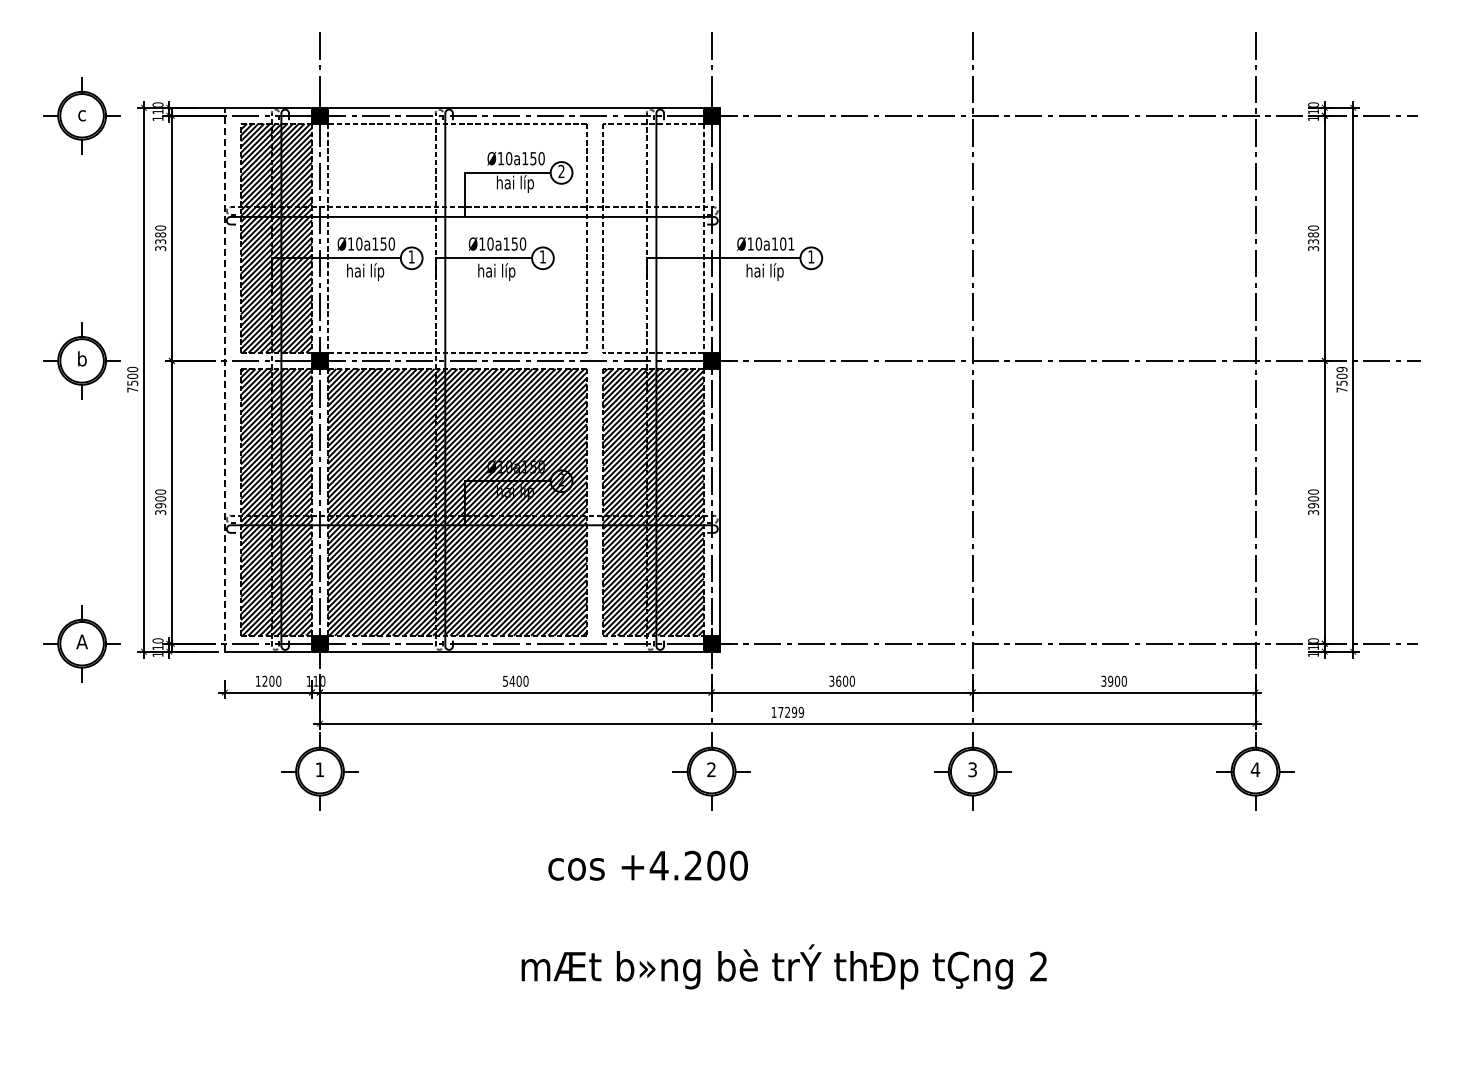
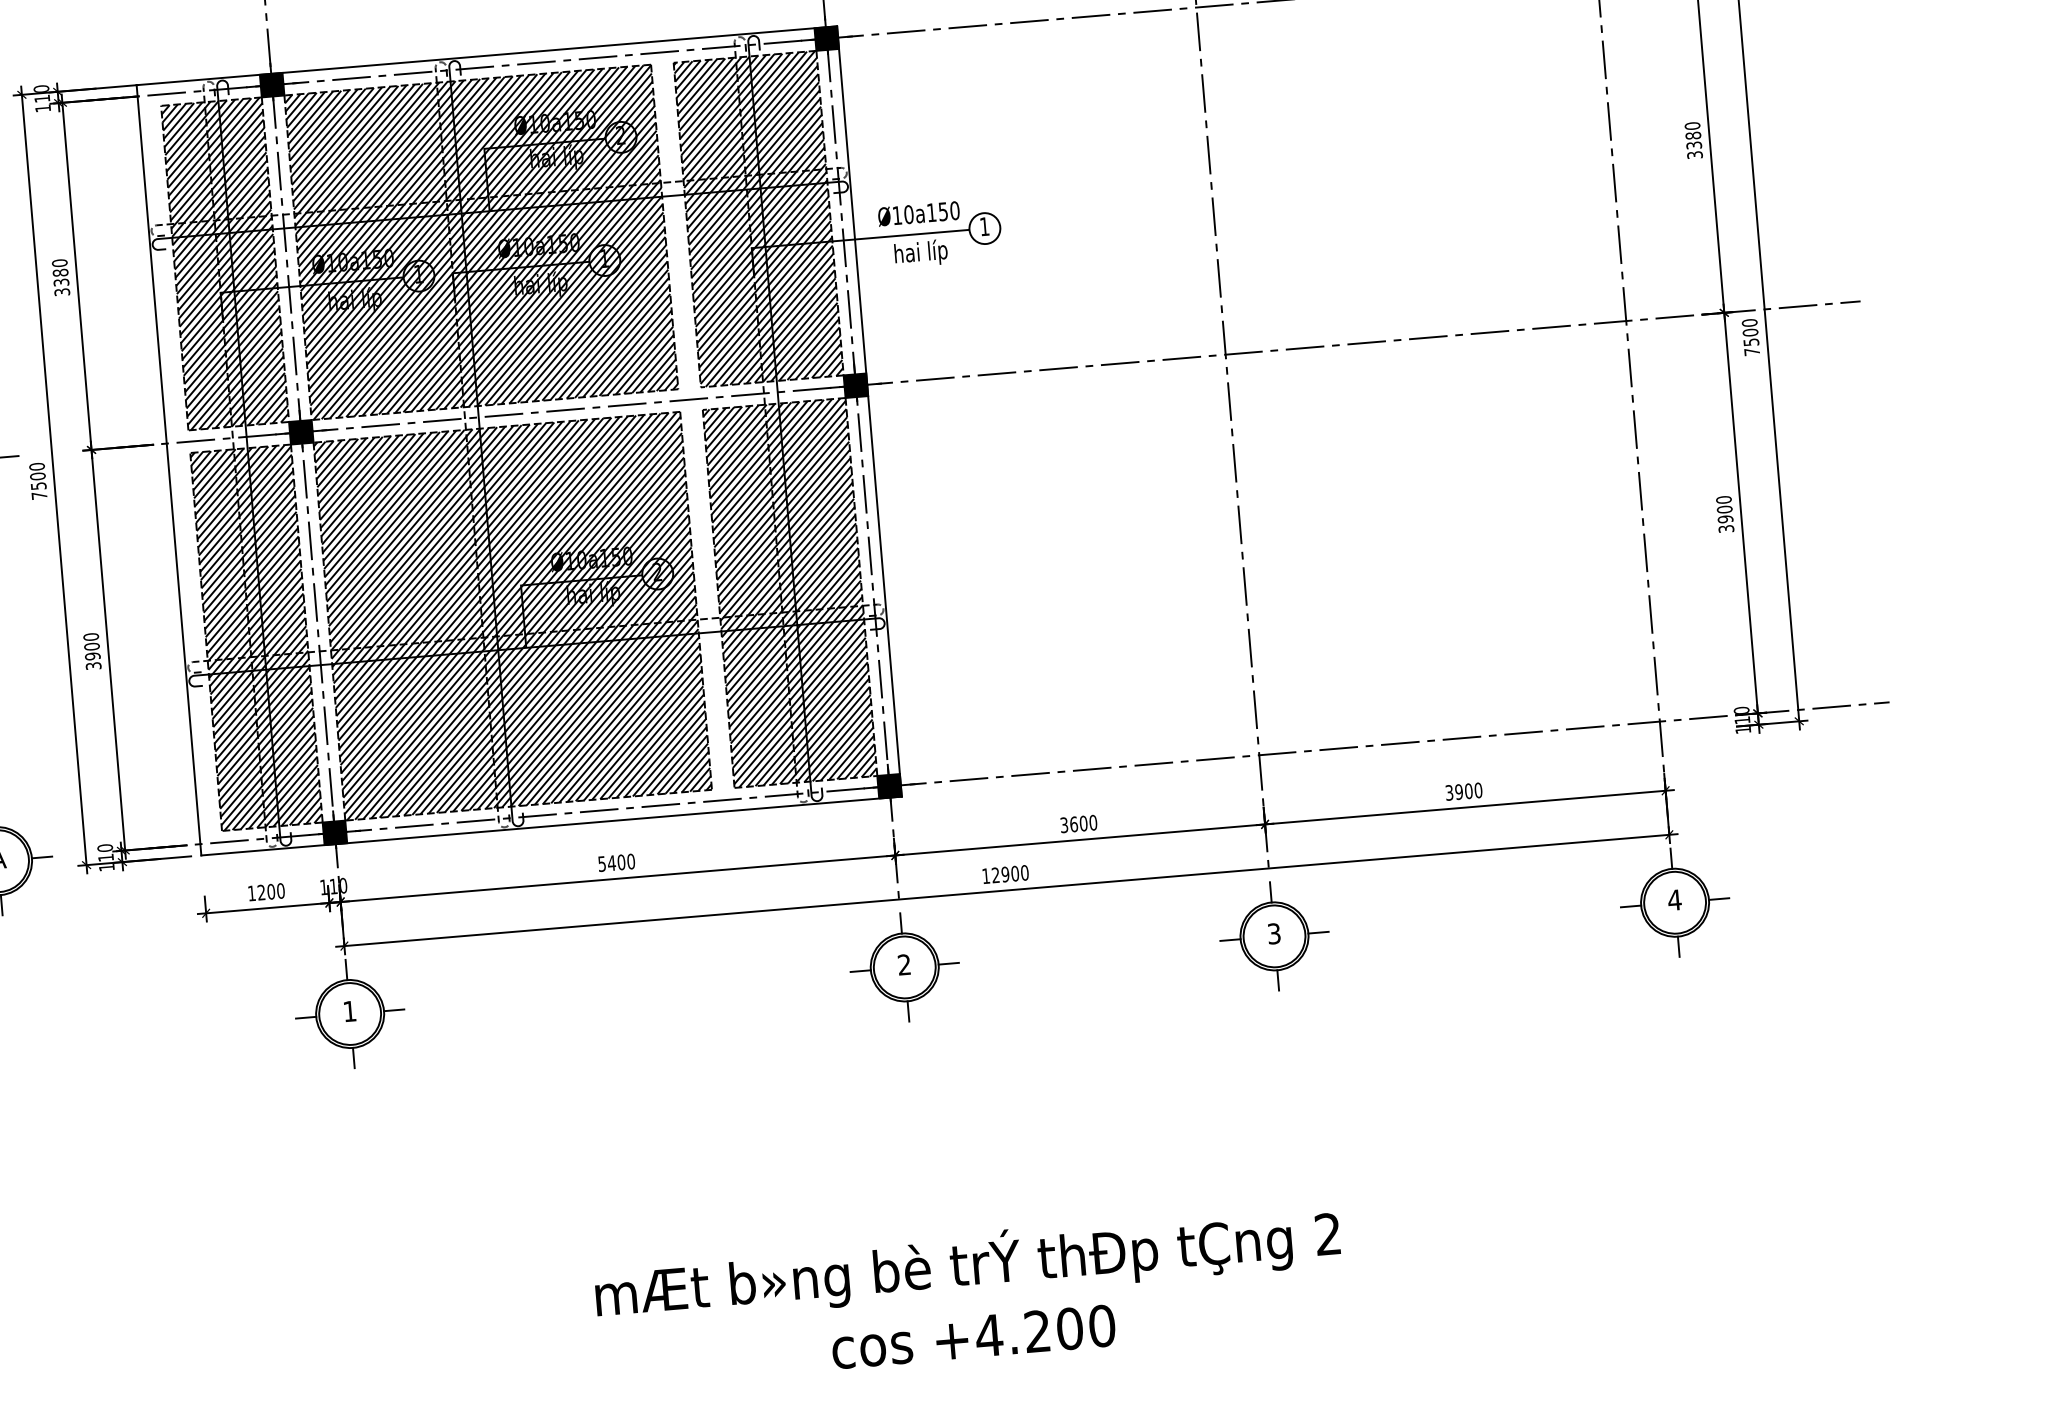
hatch: (457, 237) -> (481, 241), added
hatch: (652, 237) -> (757, 218), added
text: (787, 243) -> (949, 210), Ø10a101 -> Ø10a150
text: (1341, 369) -> (1748, 323), 7509 -> 7500
line: (225, 379) -> (169, 469), dashed -> solid
text: (790, 711) -> (1009, 872), 17299 -> 12900
text: (647, 865) -> (972, 1336), moved
text: (783, 966) -> (966, 1264), moved

